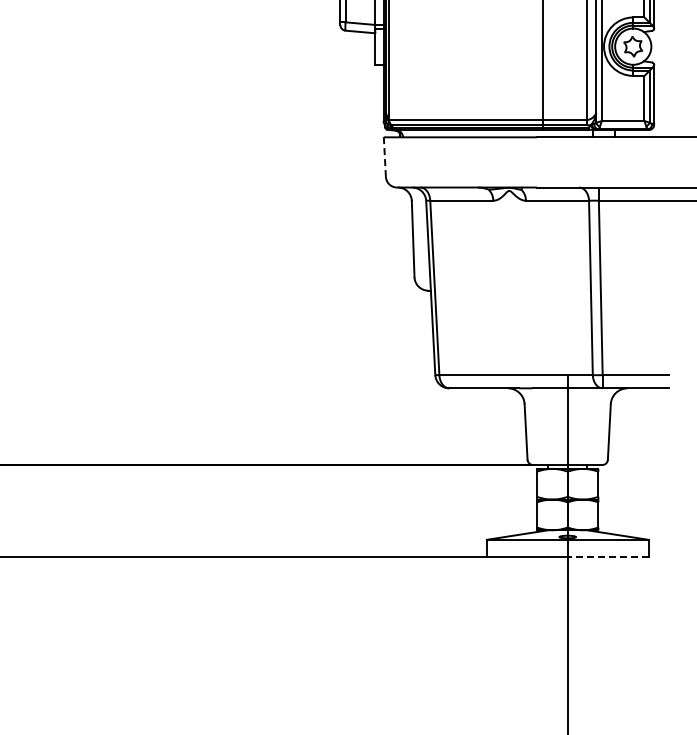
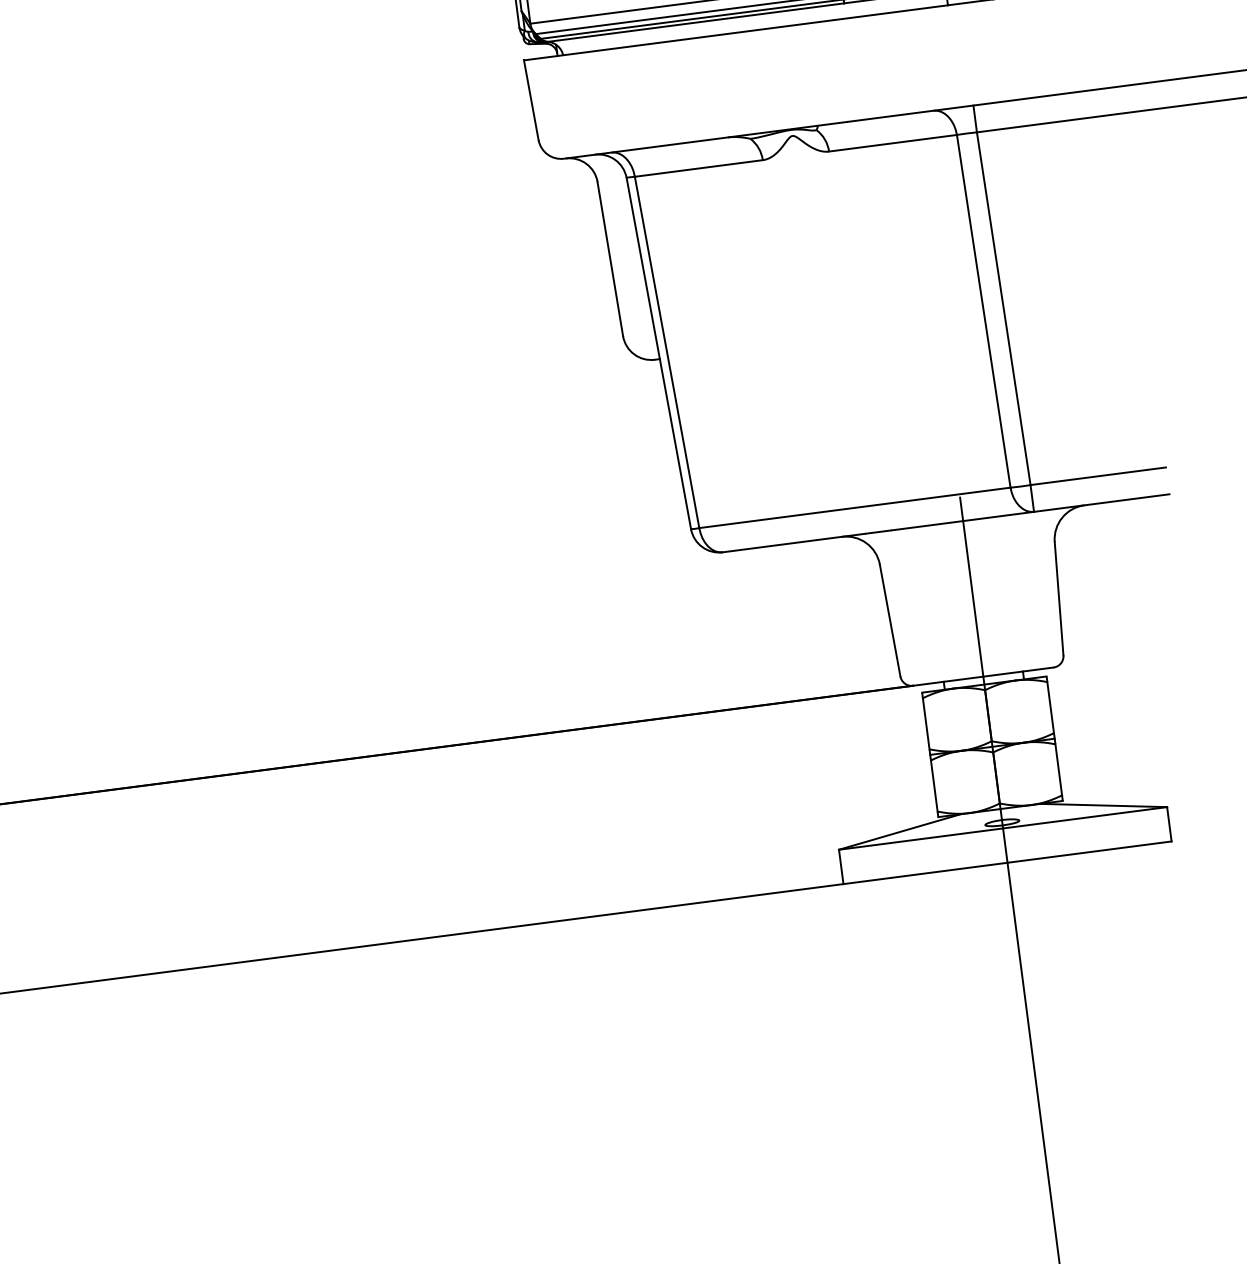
line: (384, 157) -> (530, 101), dashed -> solid
line: (607, 556) -> (1088, 851), dashed -> solid

